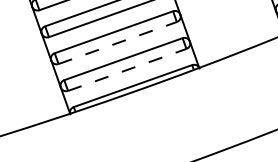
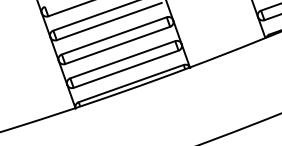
line: (117, 43) -> (117, 45), dashed -> solid
line: (127, 70) -> (126, 69), dashed -> solid

